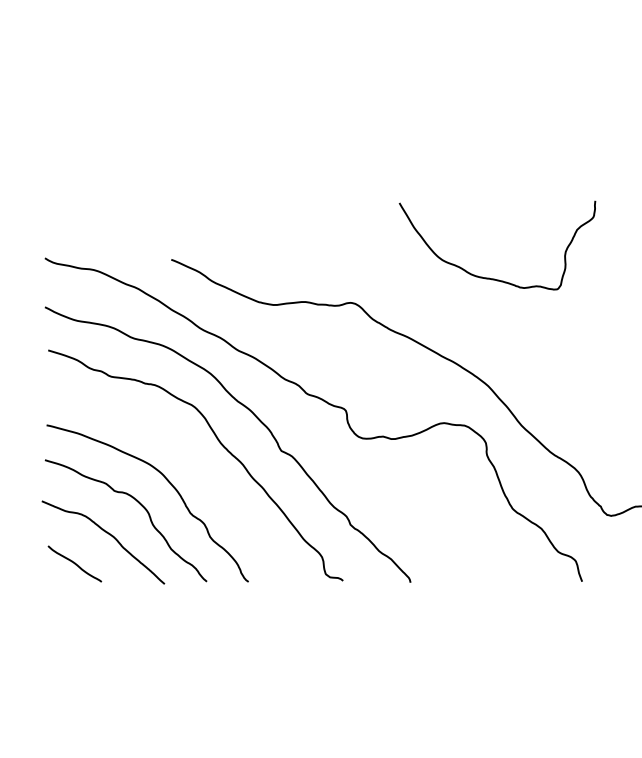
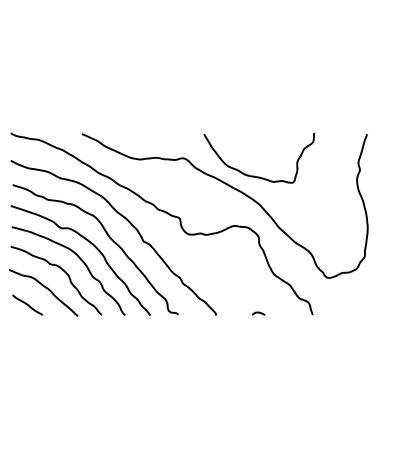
curve: (489, 276) -> (254, 175), moved
curve: (192, 459) -> (93, 246), added
curve: (485, 578) -> (258, 313), added

